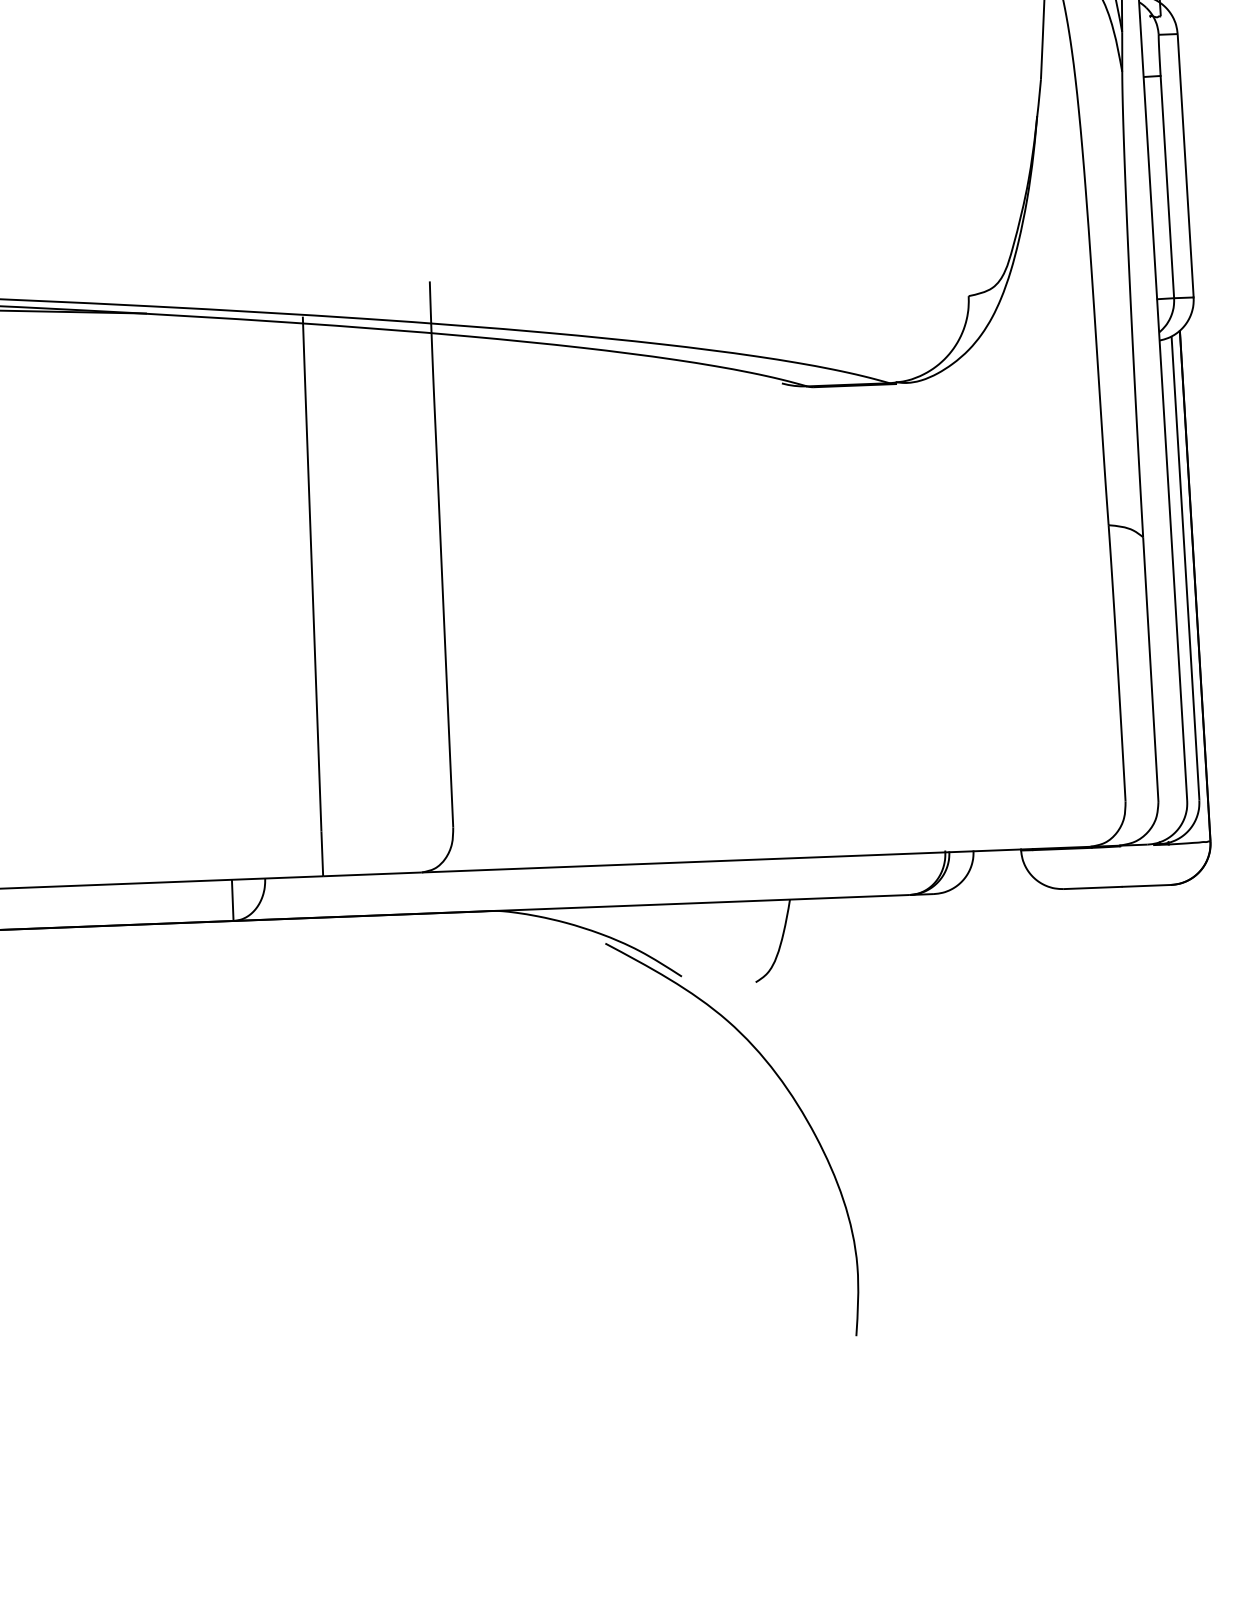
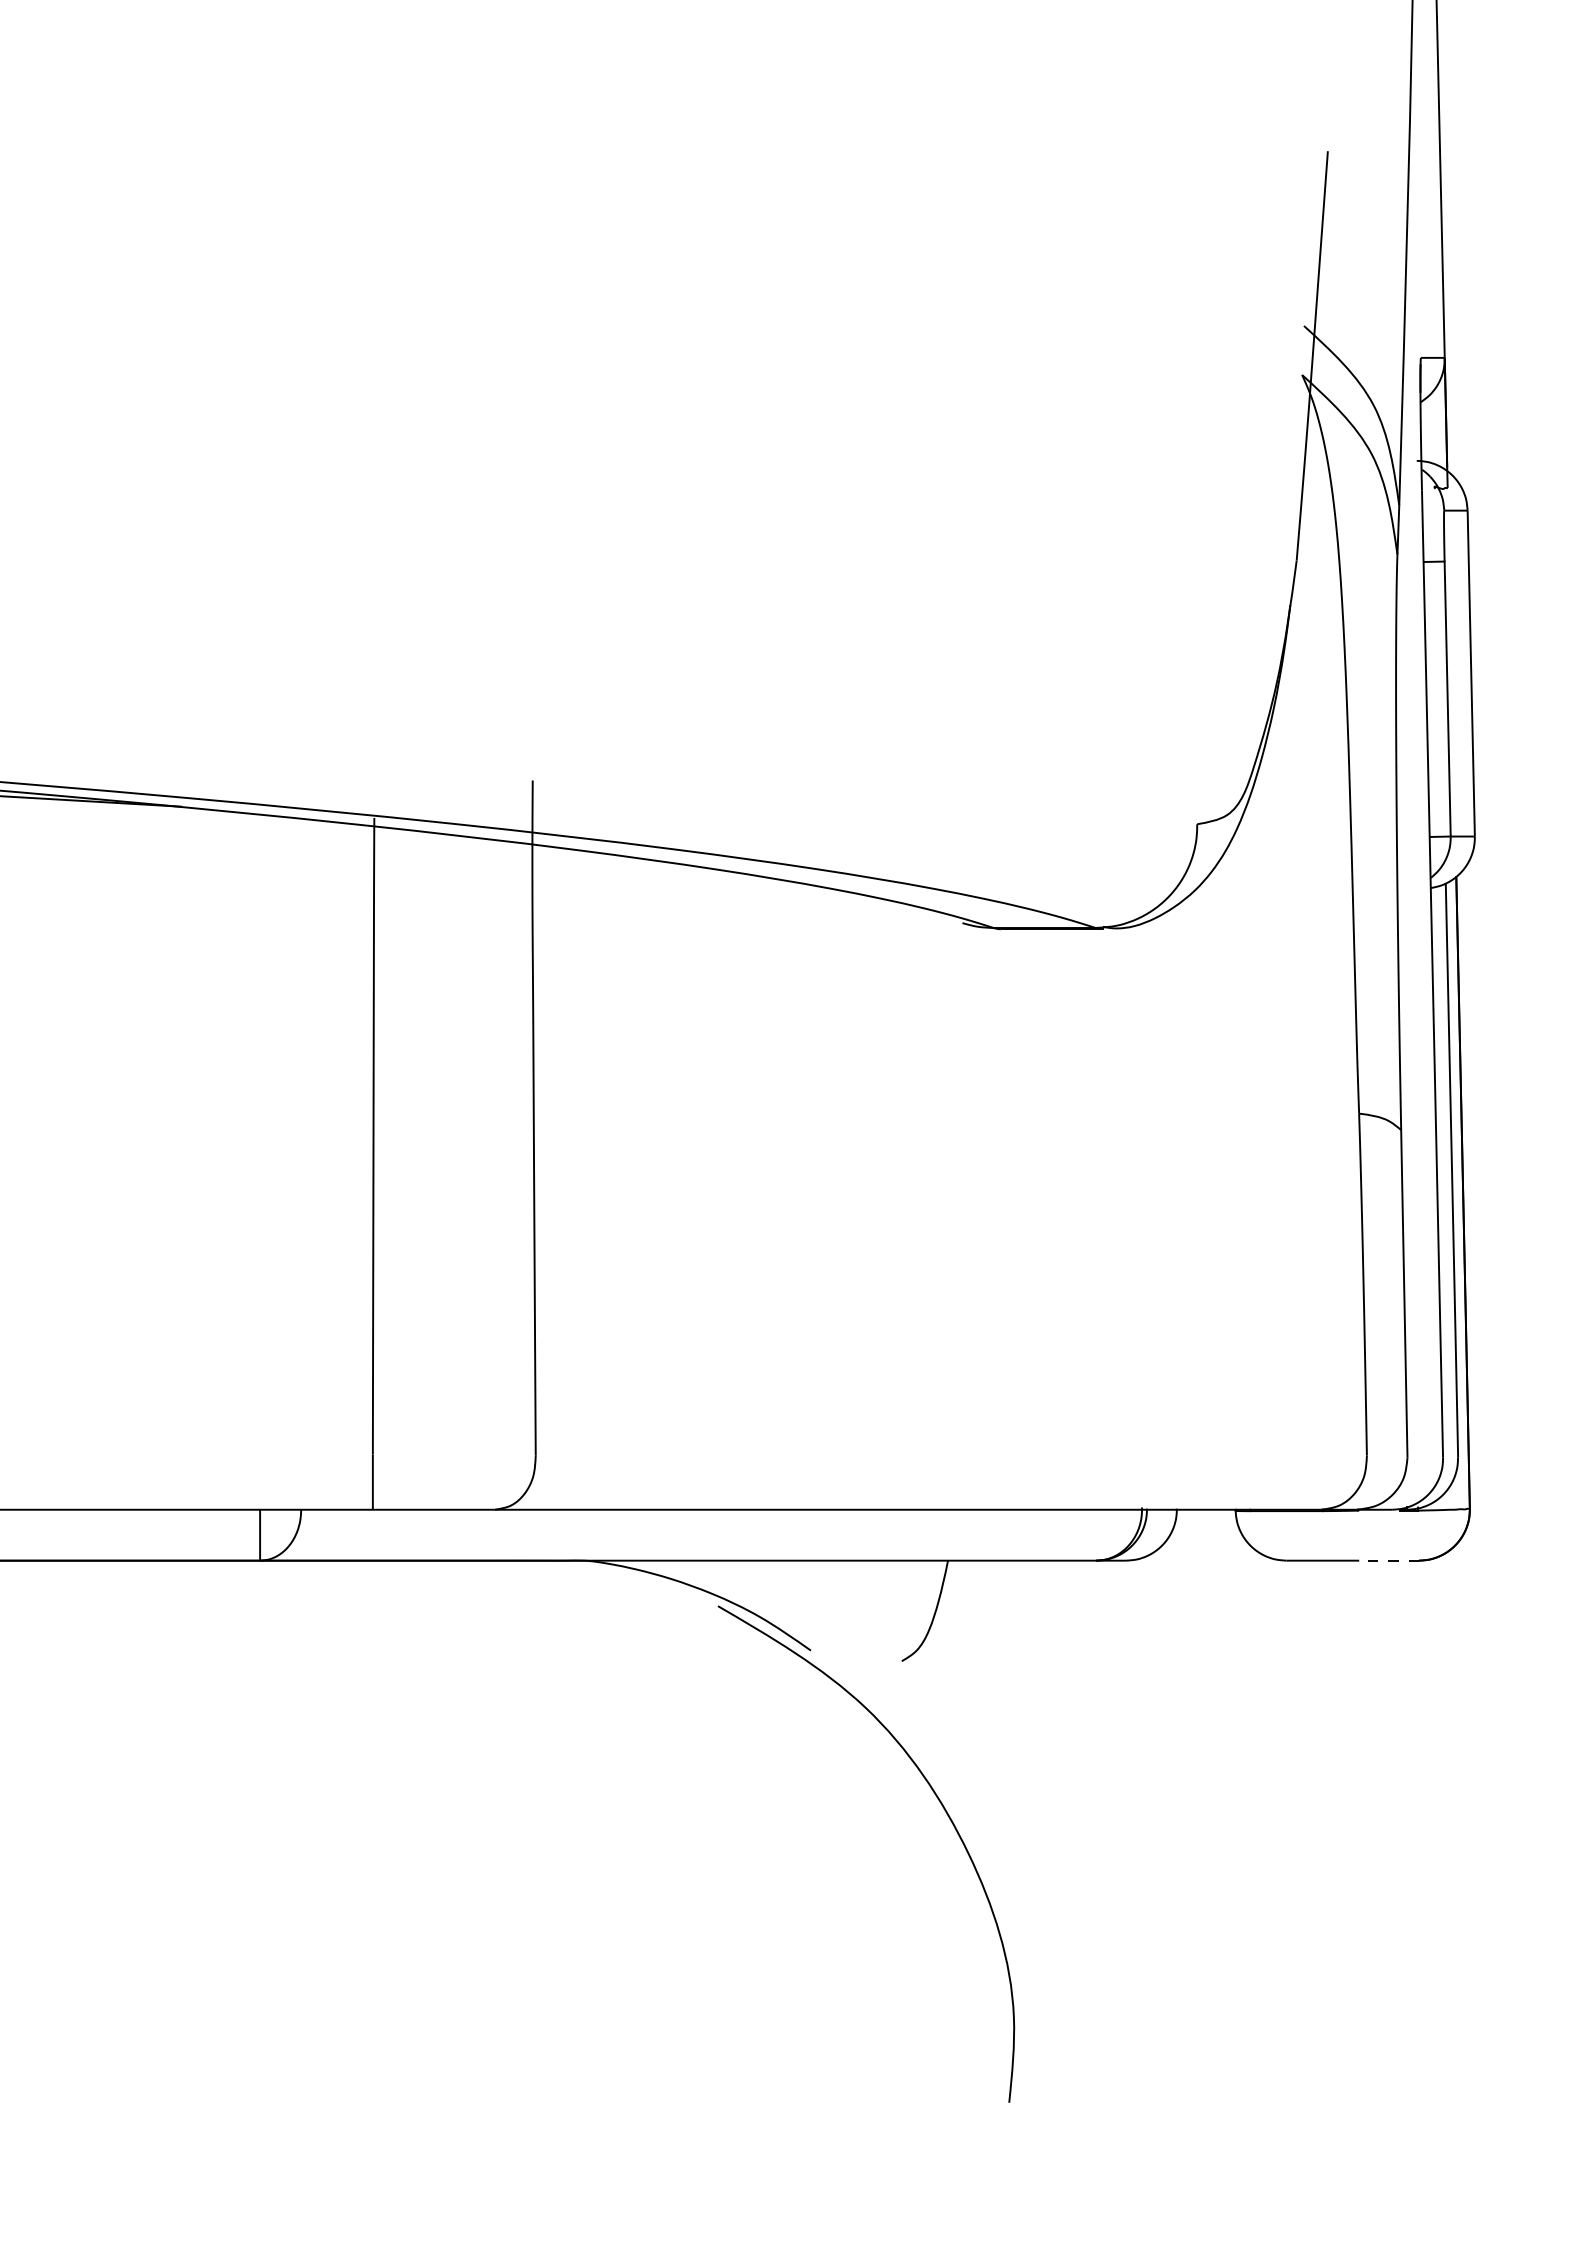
line: (1147, 885) -> (1389, 1560), solid -> dashed

